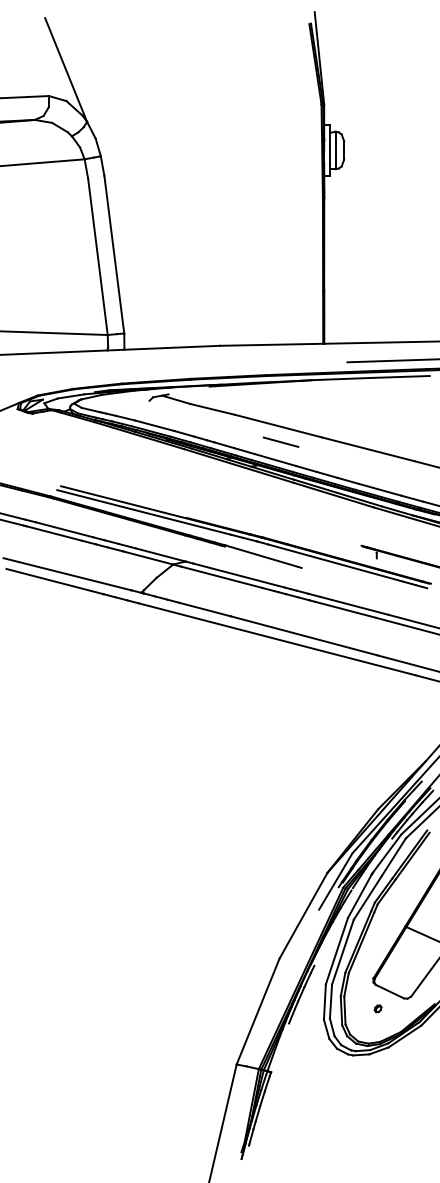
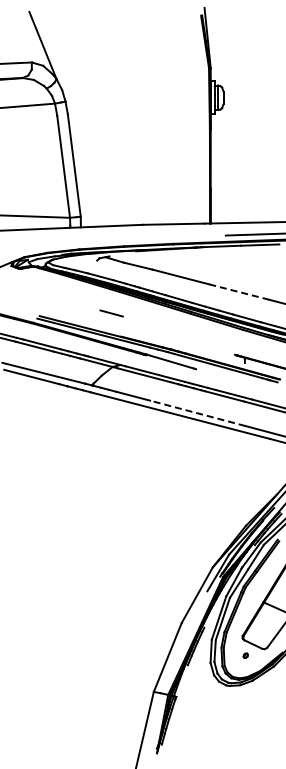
line: (280, 442) -> (111, 313), moved
line: (368, 449) -> (239, 292), solid -> dashed
line: (303, 636) -> (197, 413), solid -> dashed

